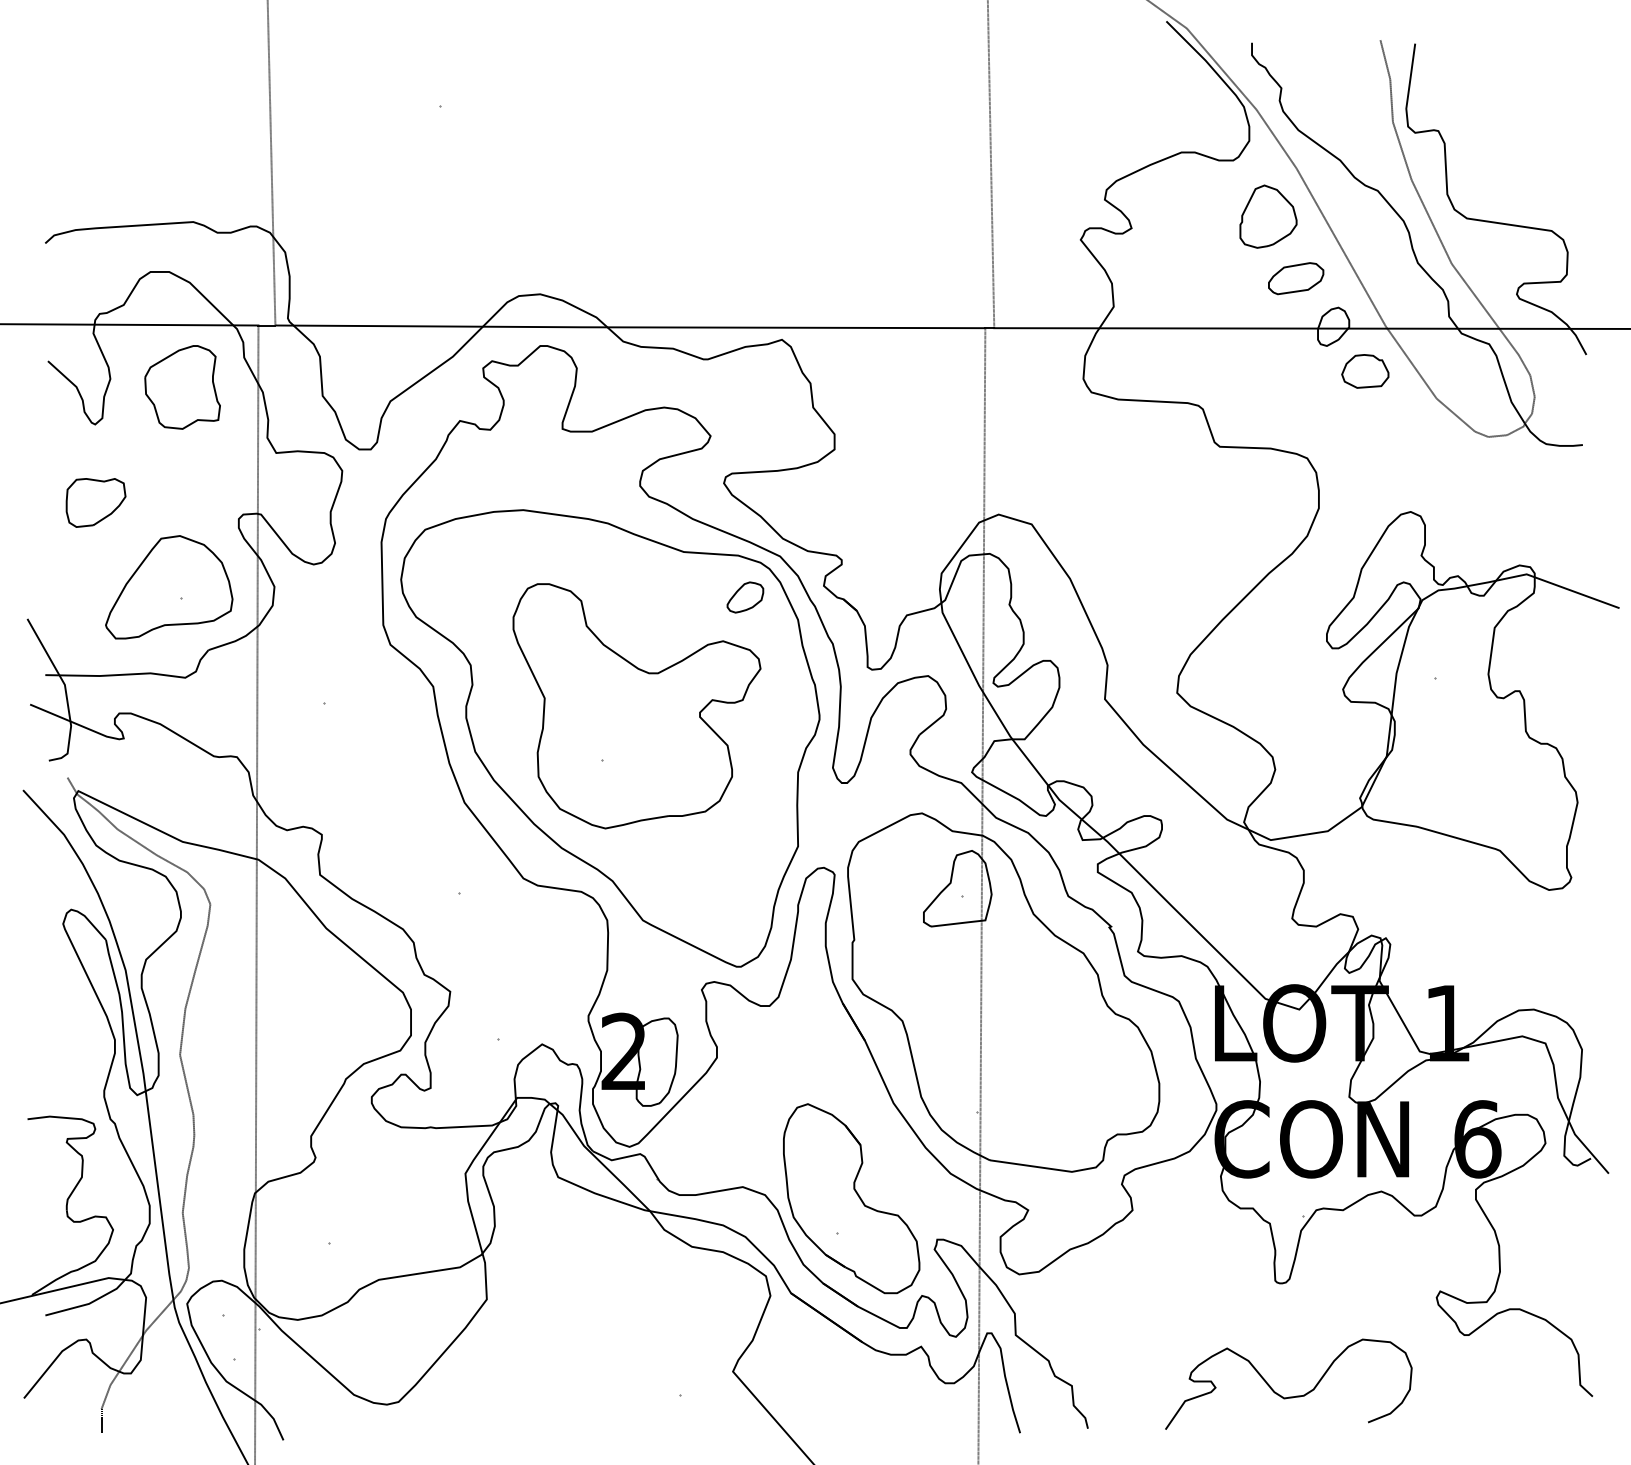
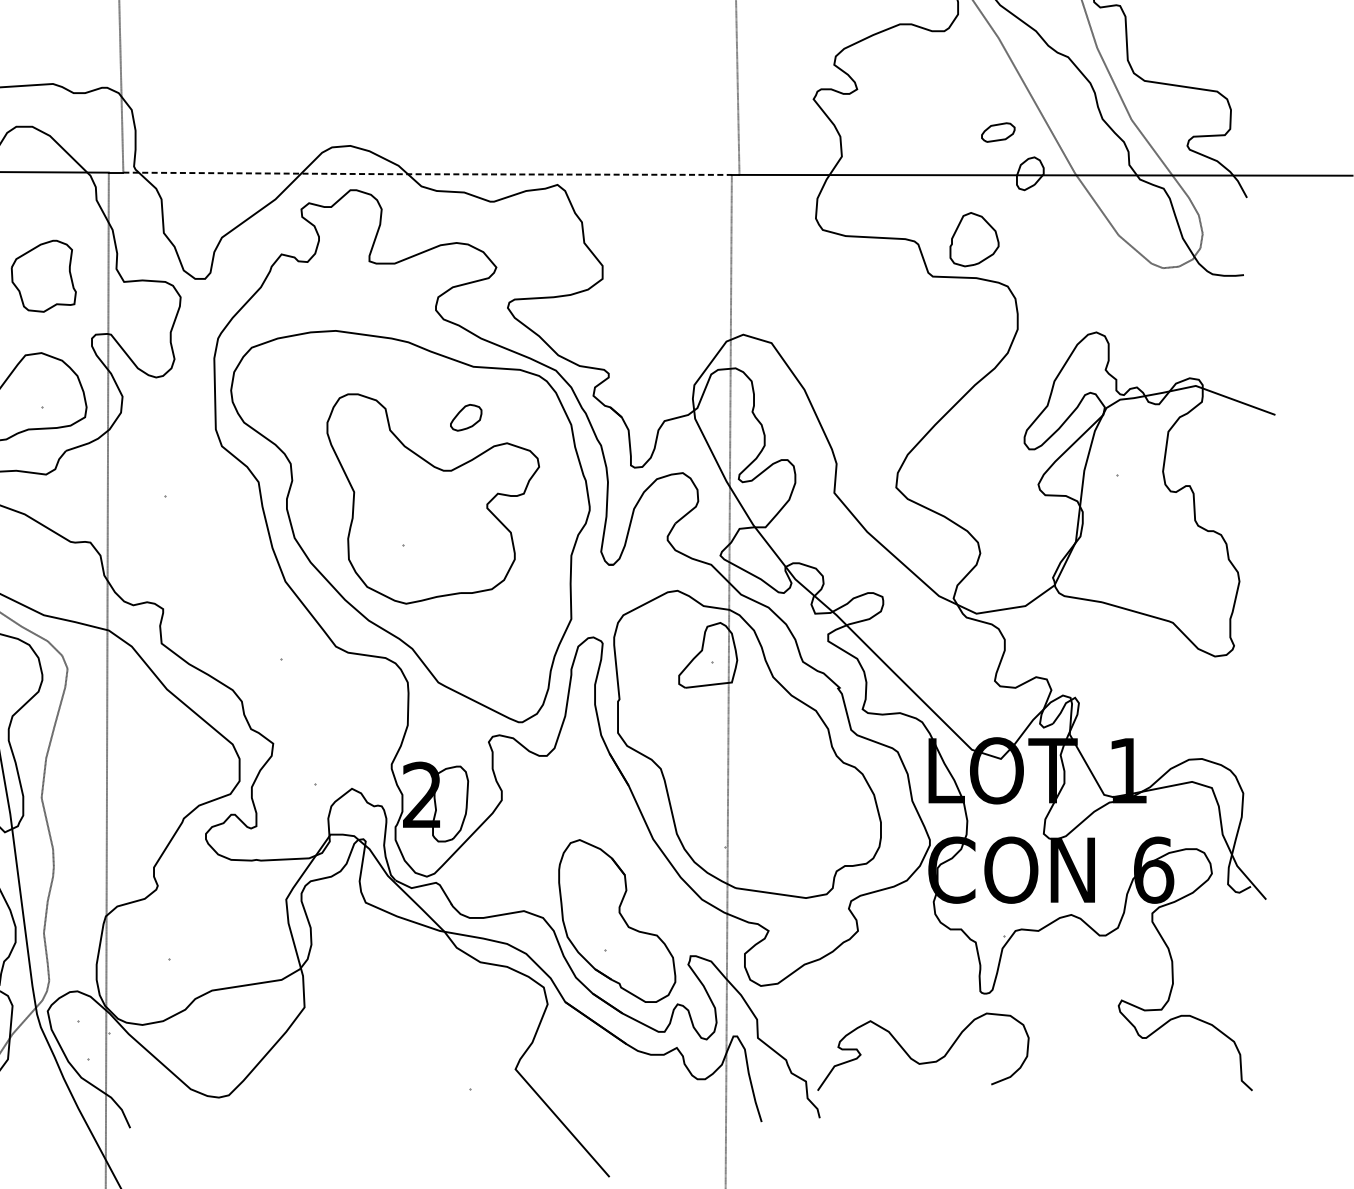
part: (1268, 216) -> (974, 239), moved
part: (1296, 278) -> (998, 132), size x0.7
line: (630, 327) -> (427, 174), solid -> dashed
part: (1365, 371) -> (1057, 212), removed
part: (182, 387) -> (43, 276), moved
part: (745, 597) -> (466, 417), moved
curve: (1289, 1396) -> (923, 1062), moved

